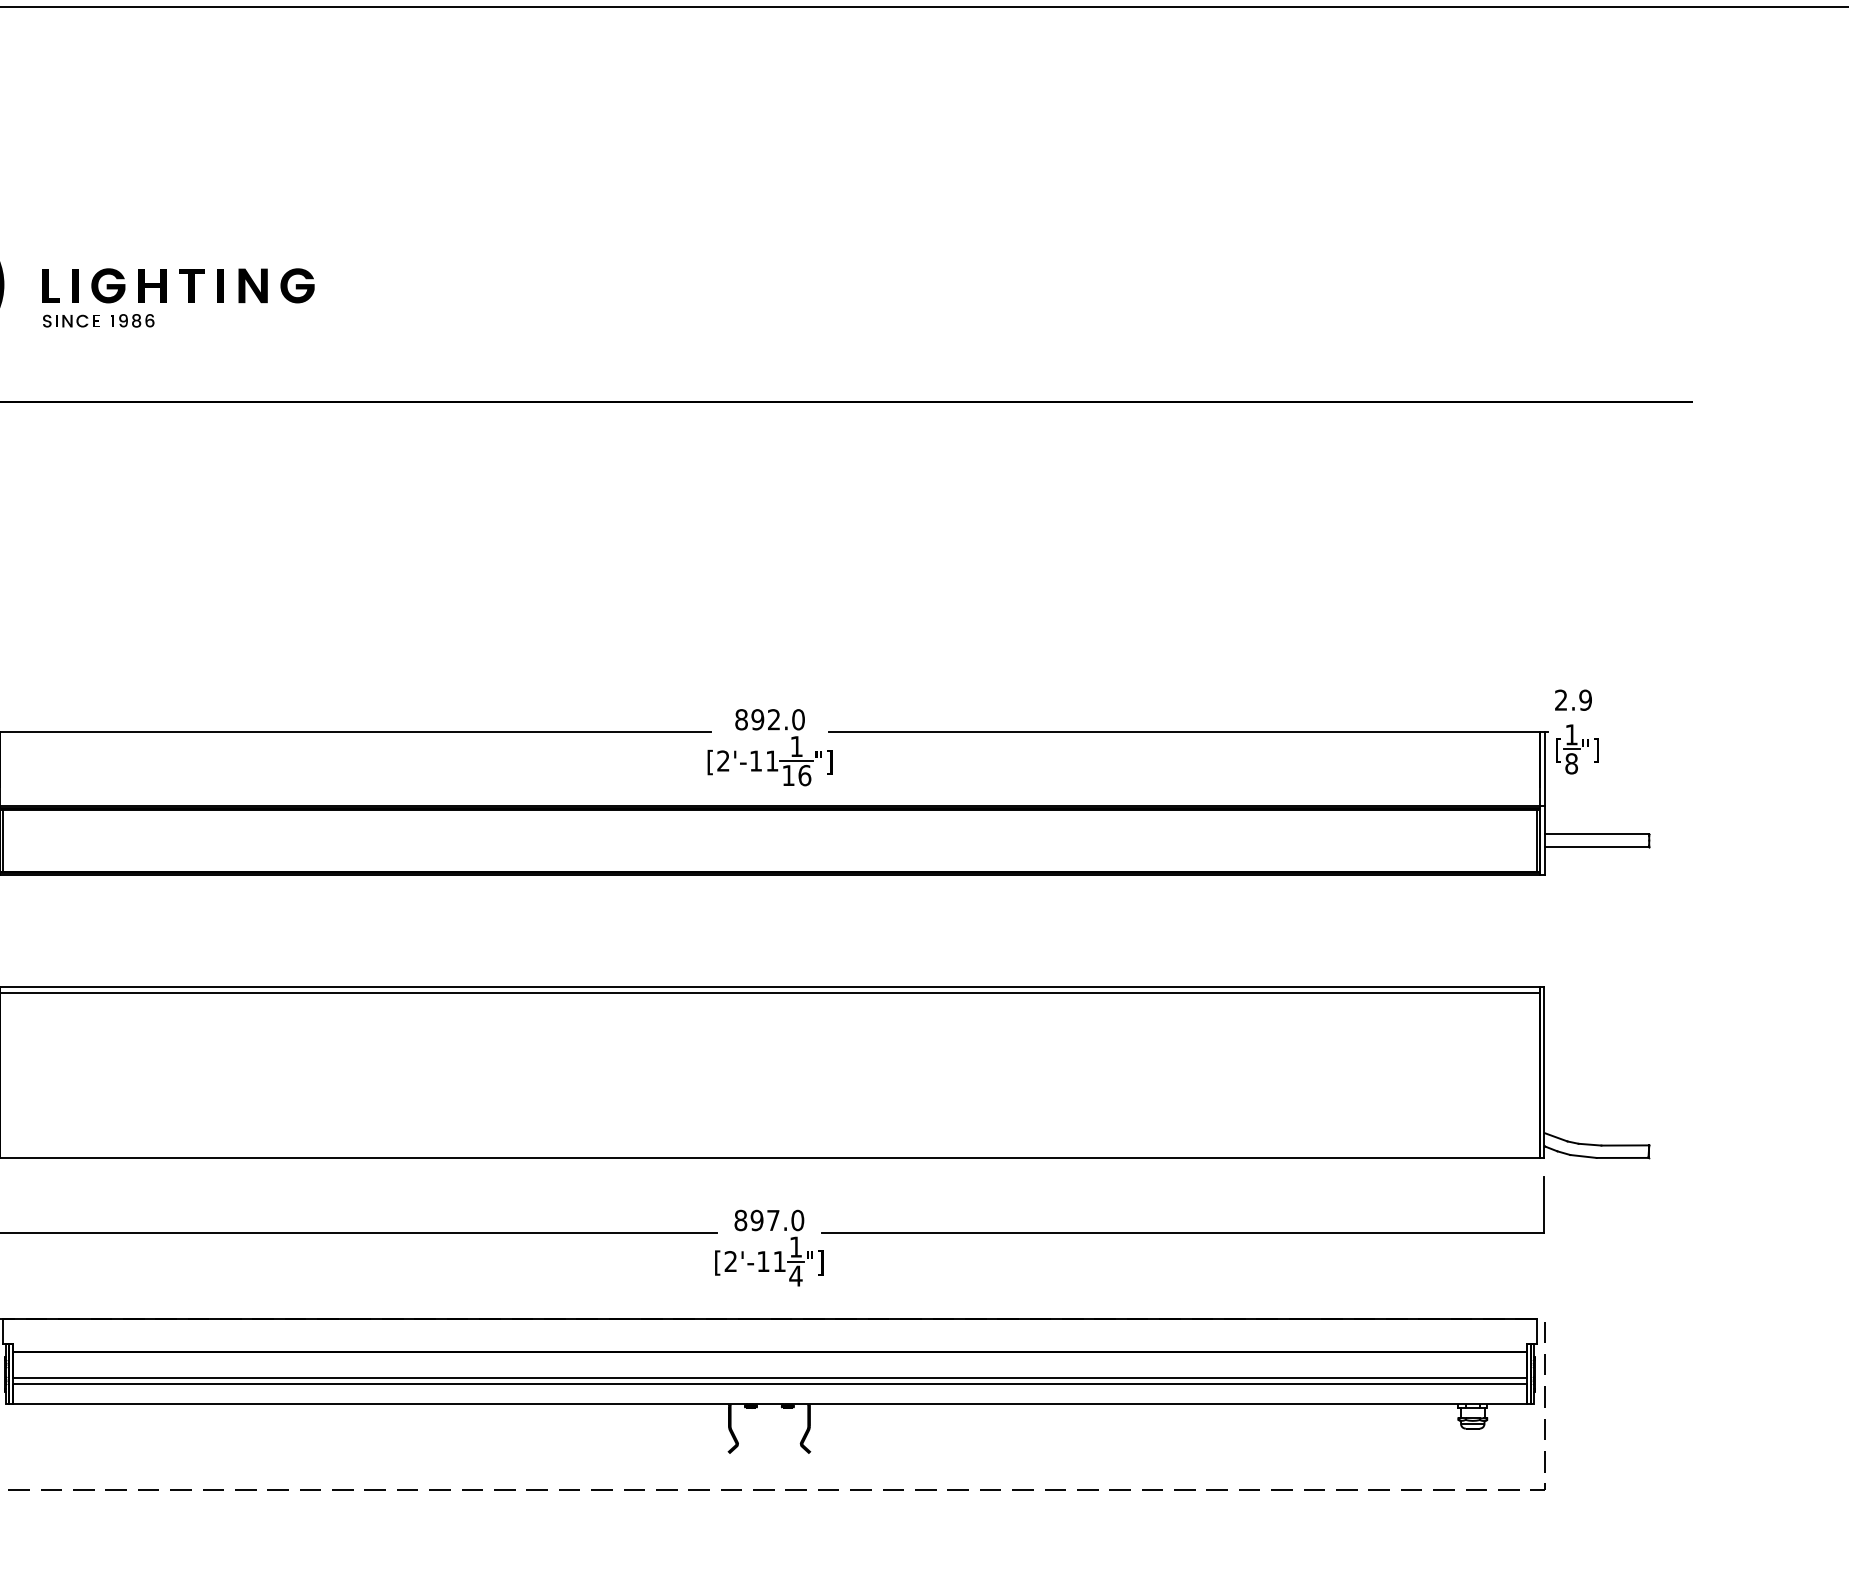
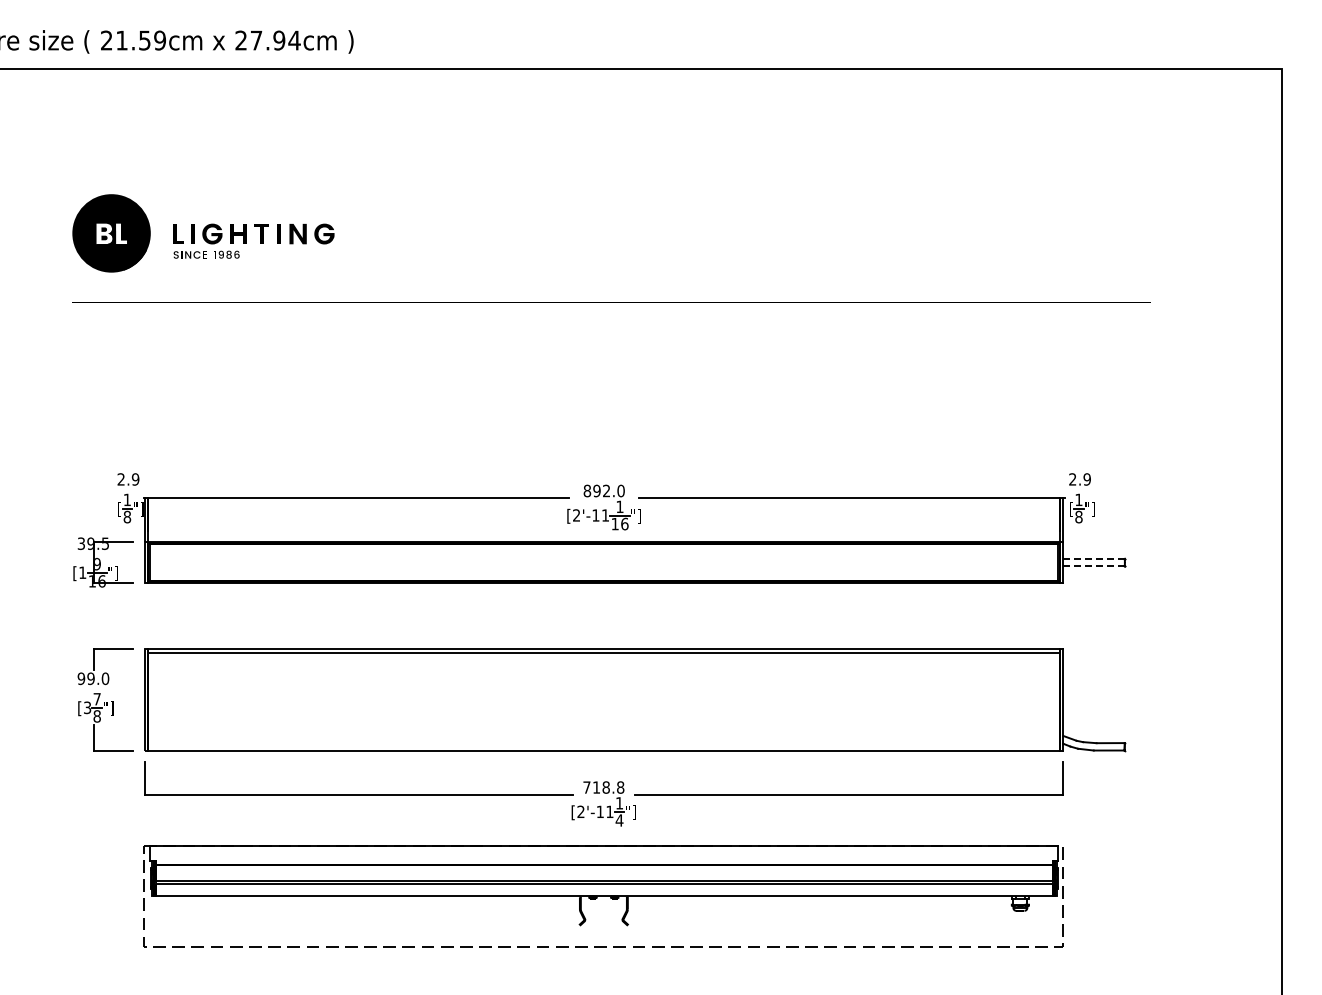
line: (1597, 833) -> (1094, 558), solid -> dashed
line: (1597, 847) -> (1094, 566), solid -> dashed
text: (768, 1220) -> (603, 787), 897.0 -> 718.8

